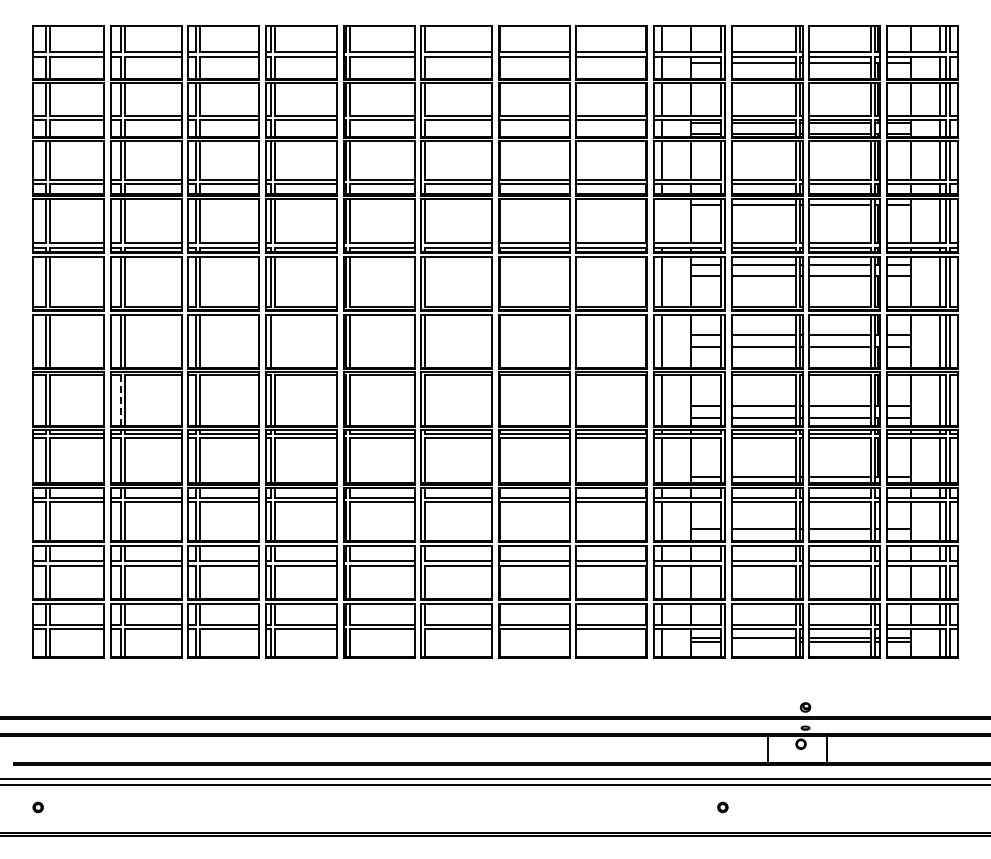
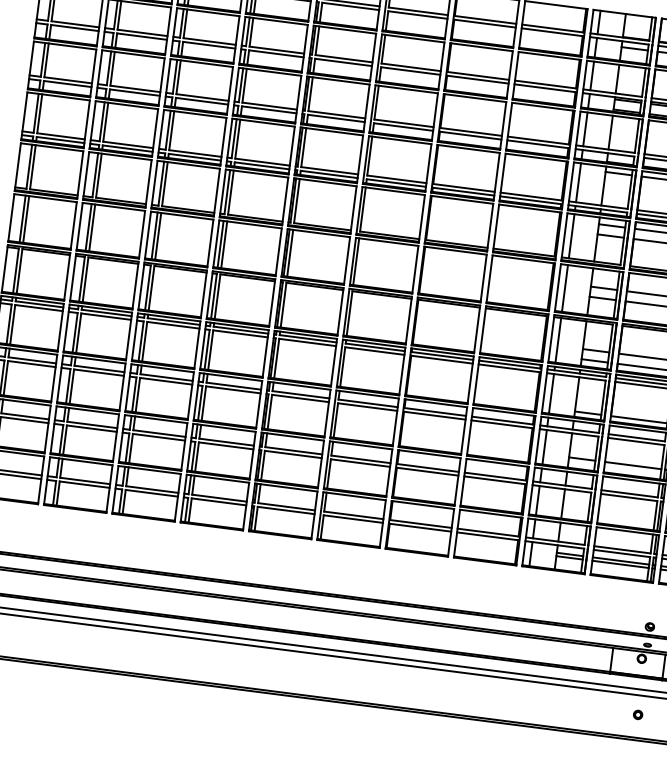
line: (662, 221) -> (578, 183), added
line: (274, 340) -> (223, 244), added
line: (120, 399) -> (81, 278), dashed -> solid
line: (763, 641) -> (620, 564), added
part: (722, 807) -> (637, 714), moved

